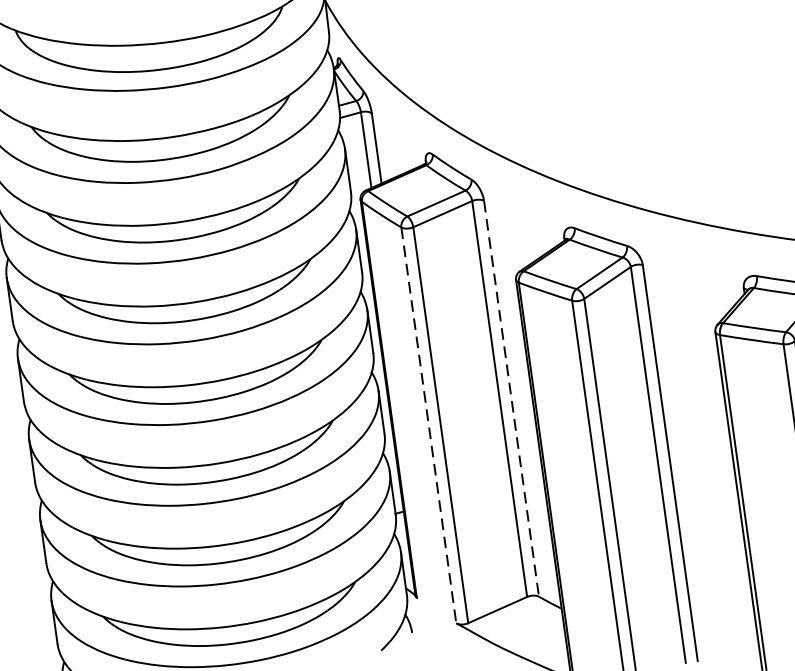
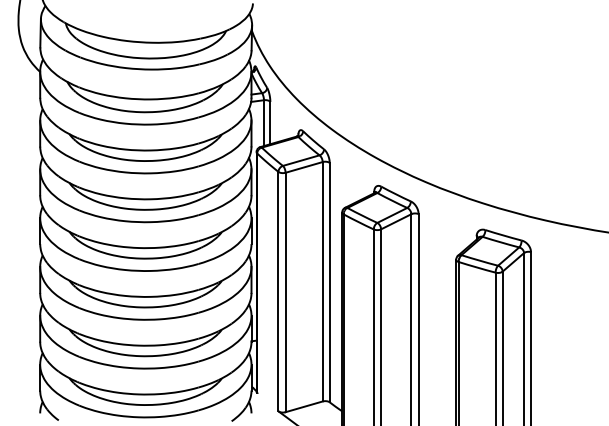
line: (511, 398) -> (329, 282), dashed -> solid
line: (428, 425) -> (278, 291), dashed -> solid

